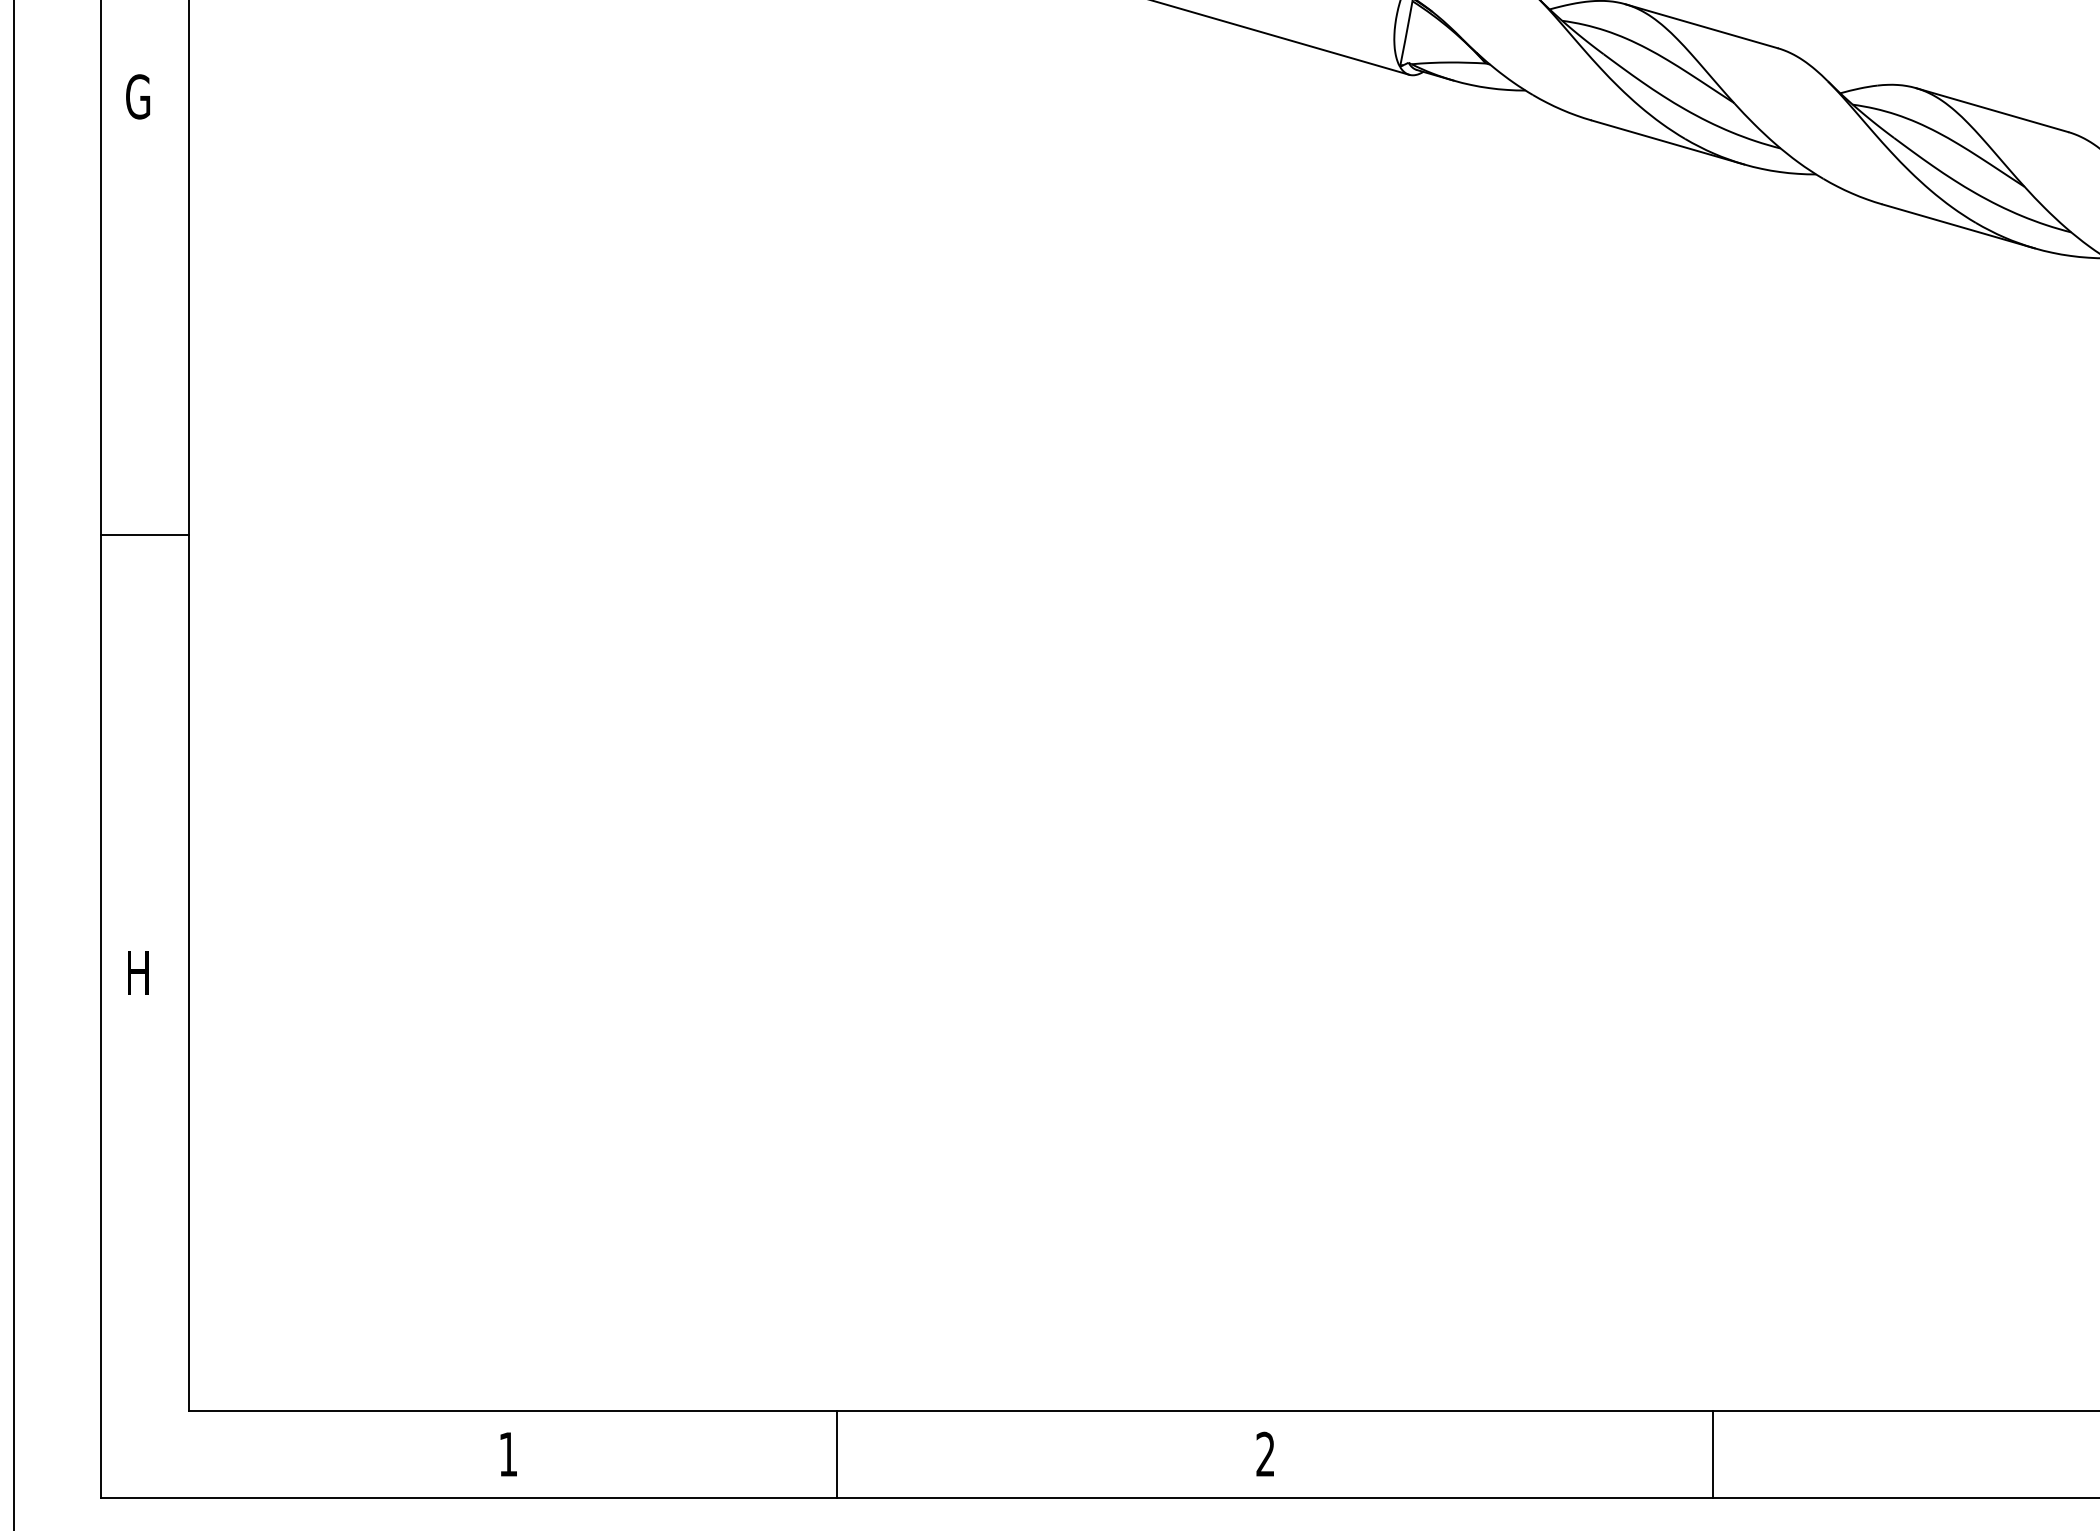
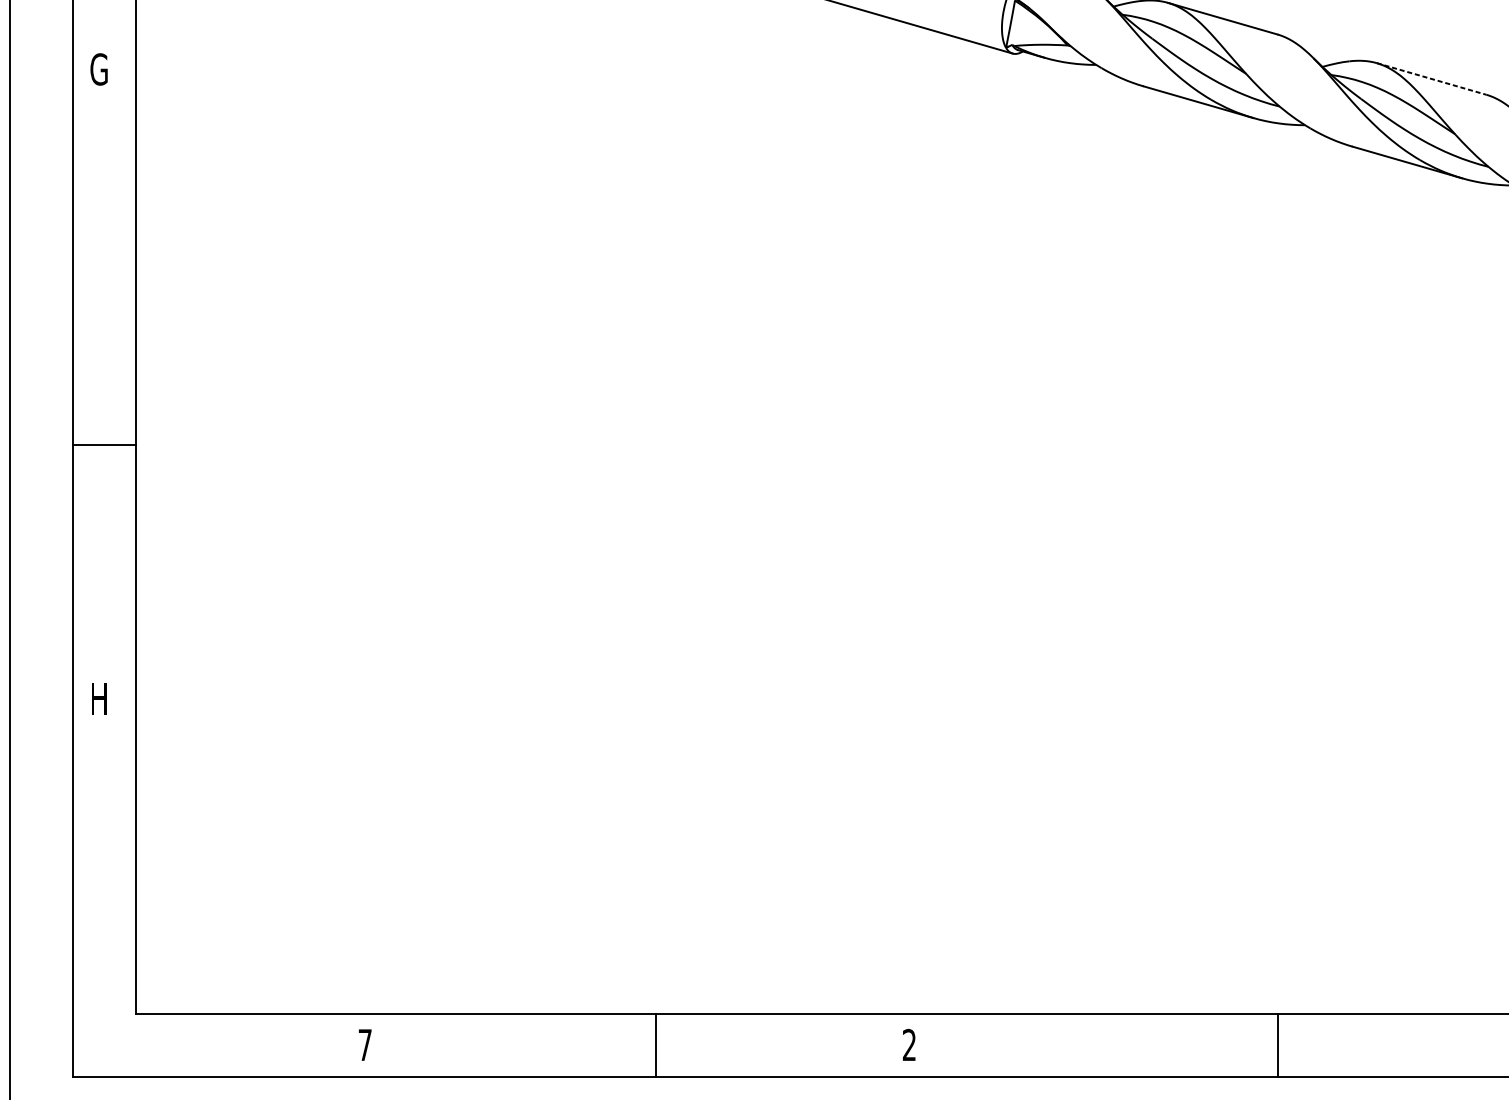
line: (1992, 110) -> (1431, 79), solid -> dashed
line: (145, 534) -> (104, 444), moved
text: (508, 1454) -> (365, 1045), 1 -> 7
line: (837, 1454) -> (656, 1045), moved
line: (1712, 1454) -> (1278, 1045), moved

